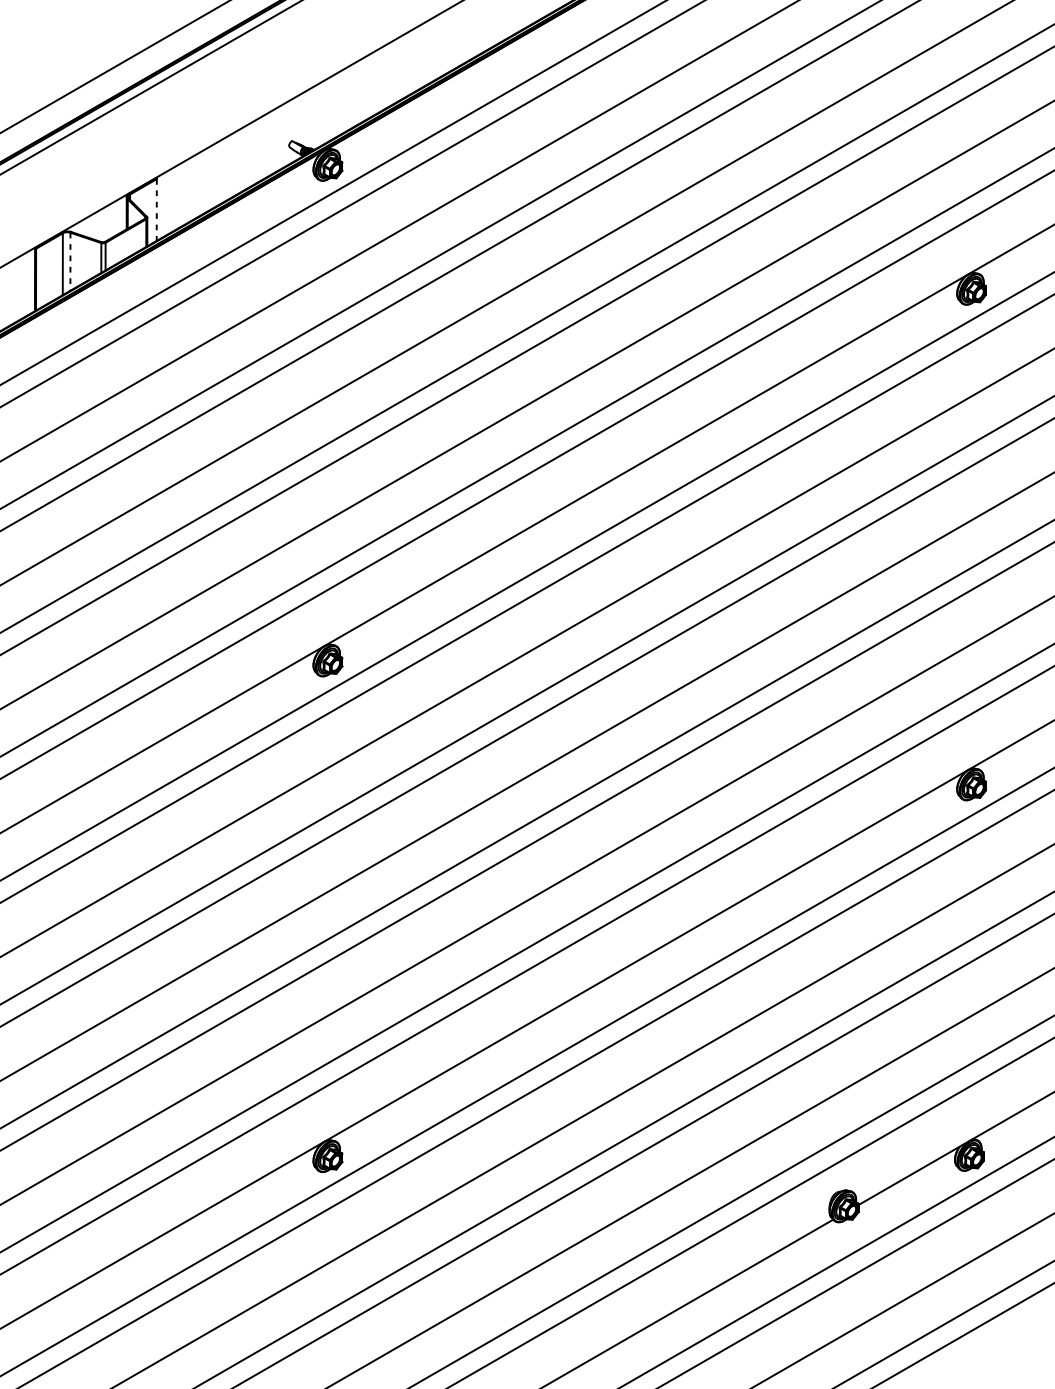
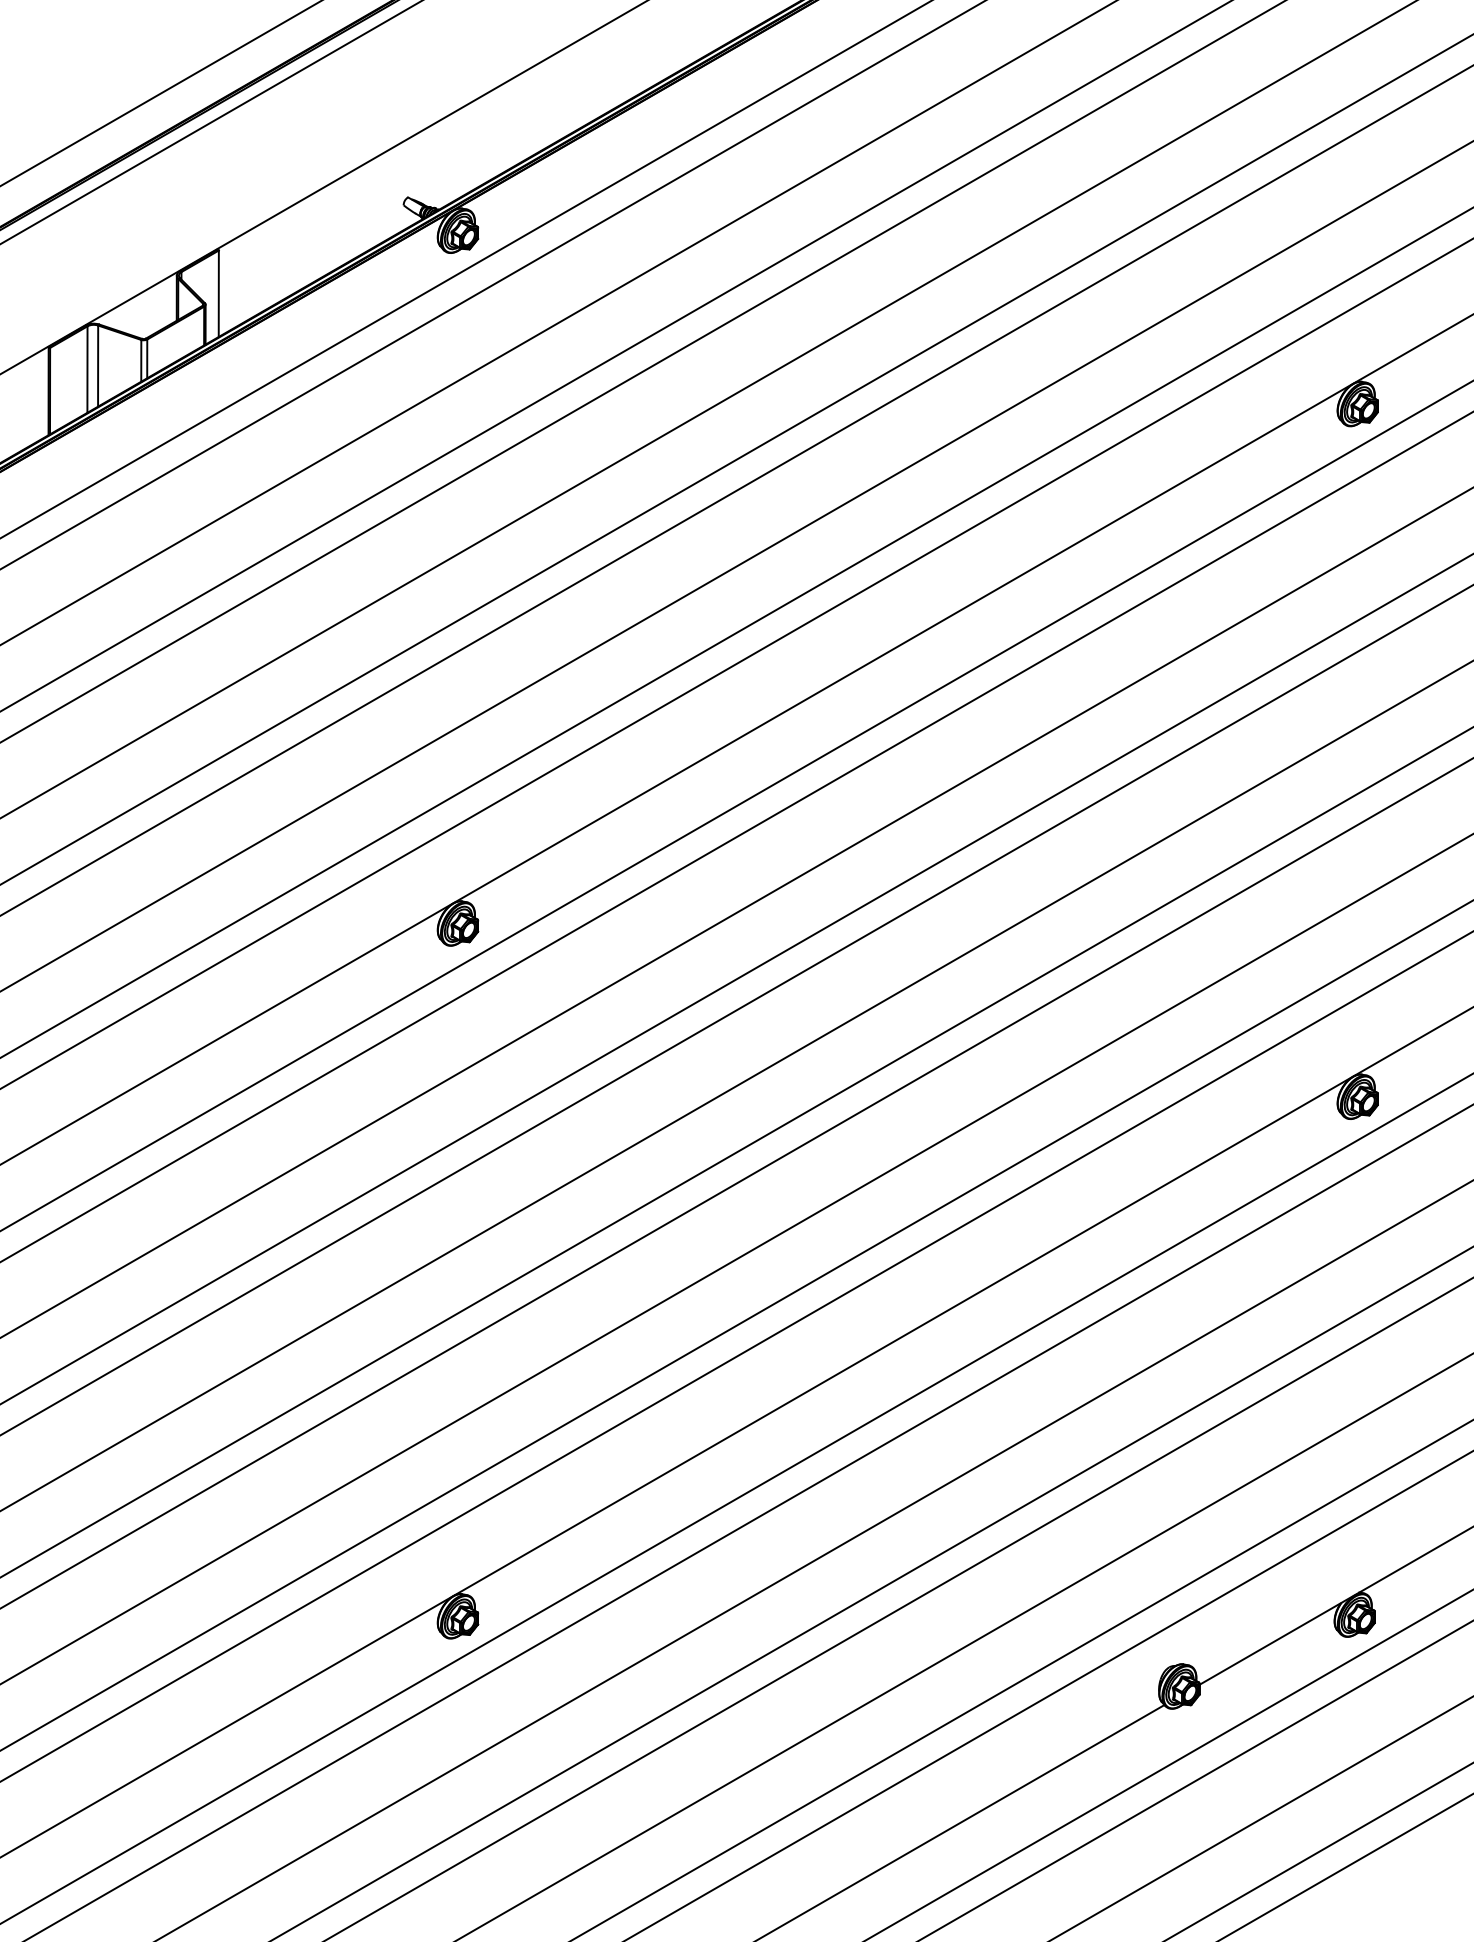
line: (156, 210) -> (218, 294), dashed -> solid
line: (70, 262) -> (98, 366), dashed -> solid

